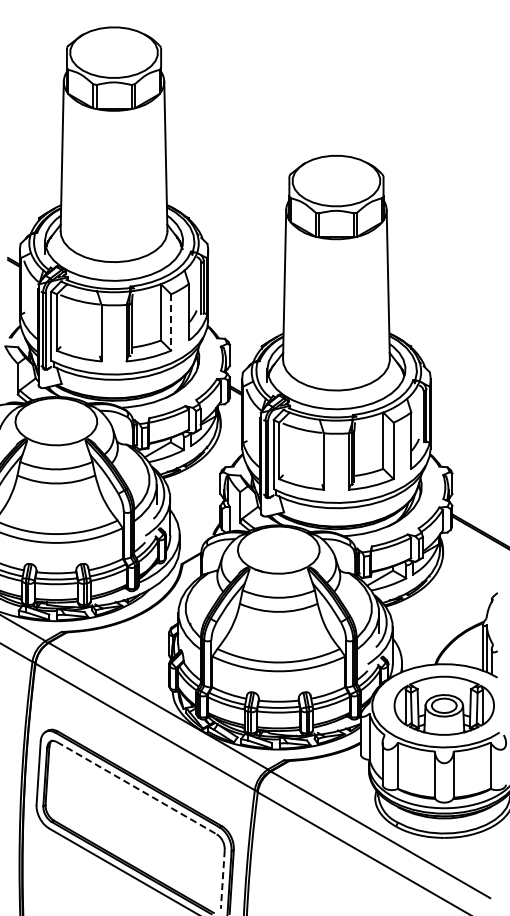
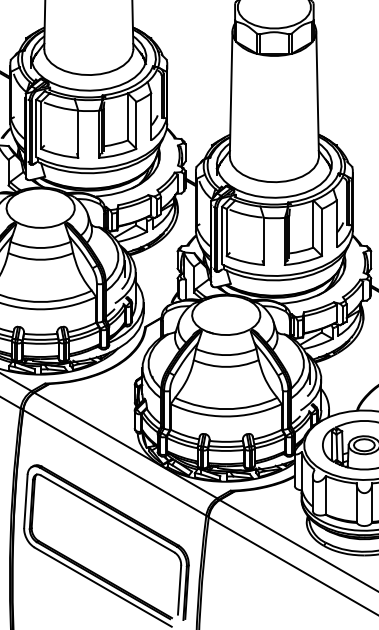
line: (171, 322) -> (136, 125), dashed -> solid
line: (137, 788) -> (108, 514), dashed -> solid
line: (222, 880) -> (179, 591), dashed -> solid

